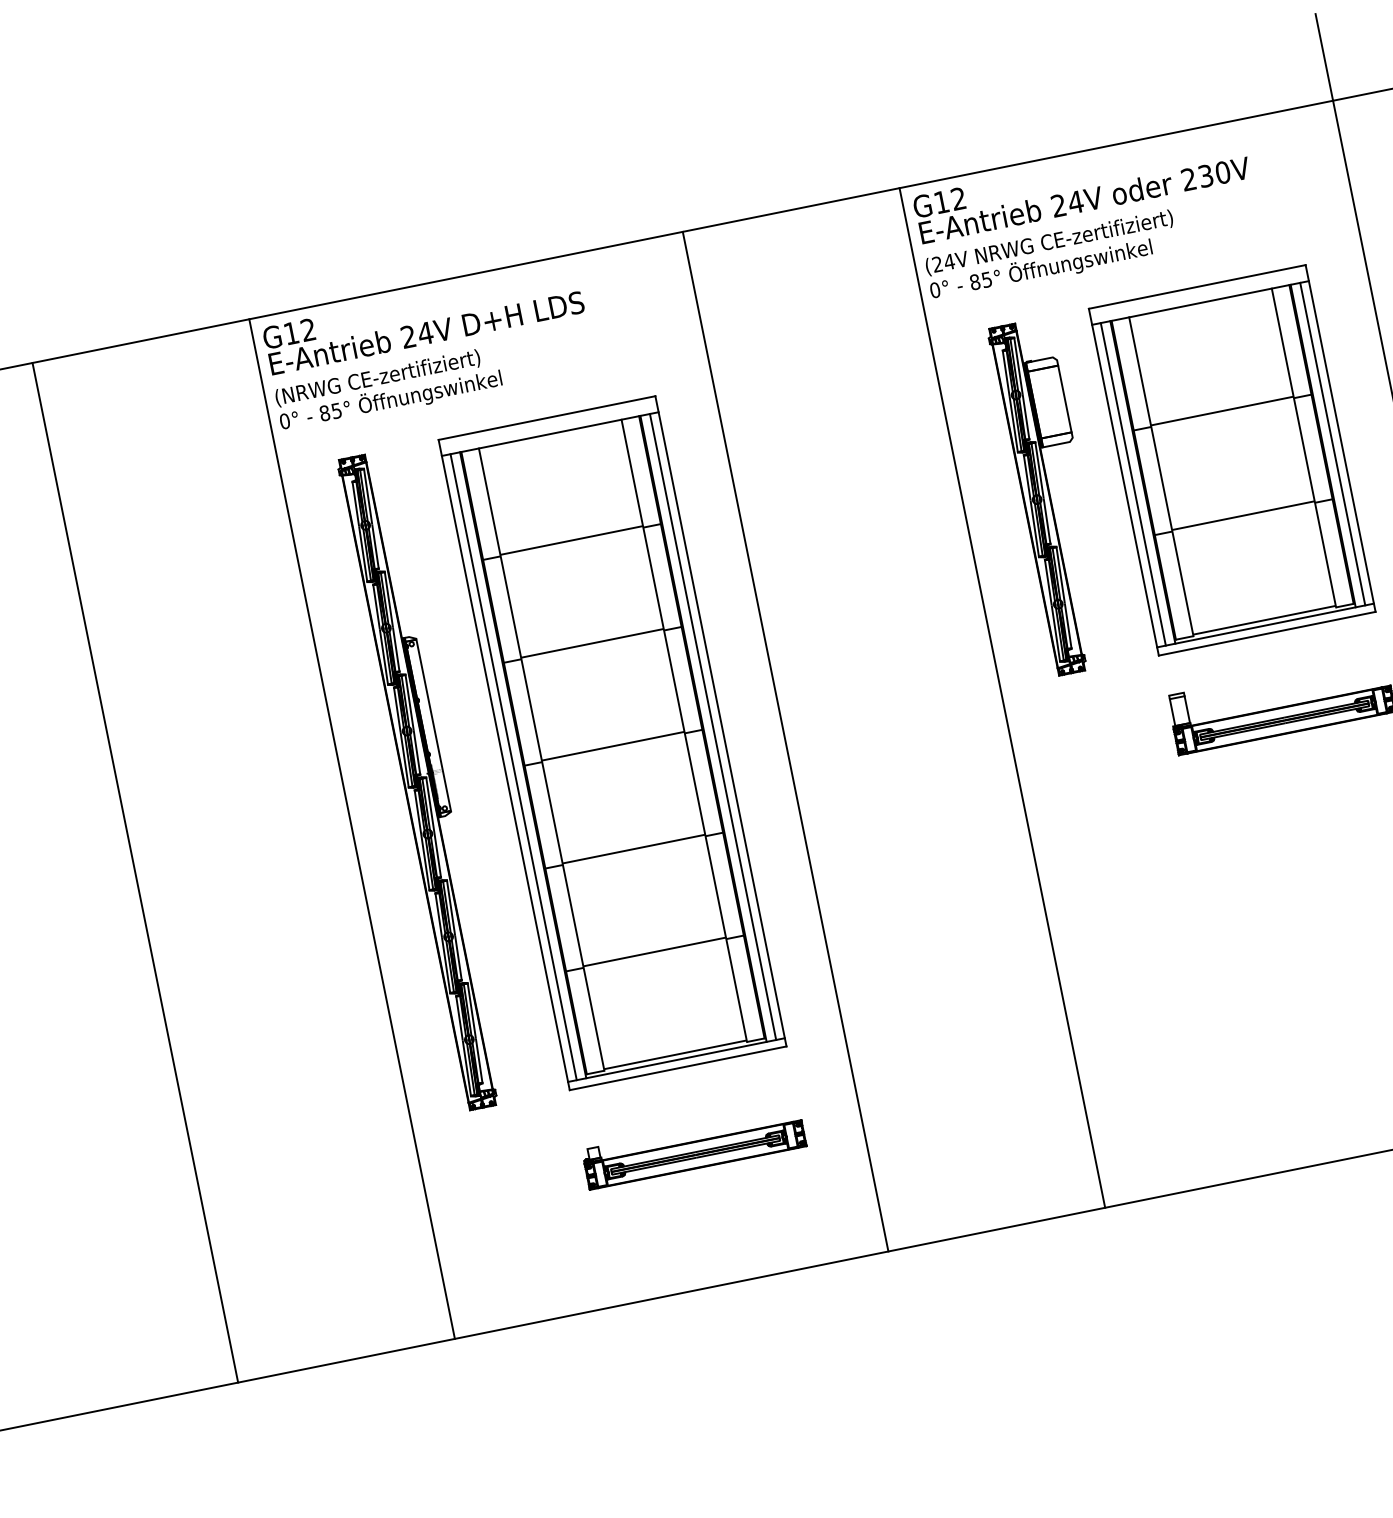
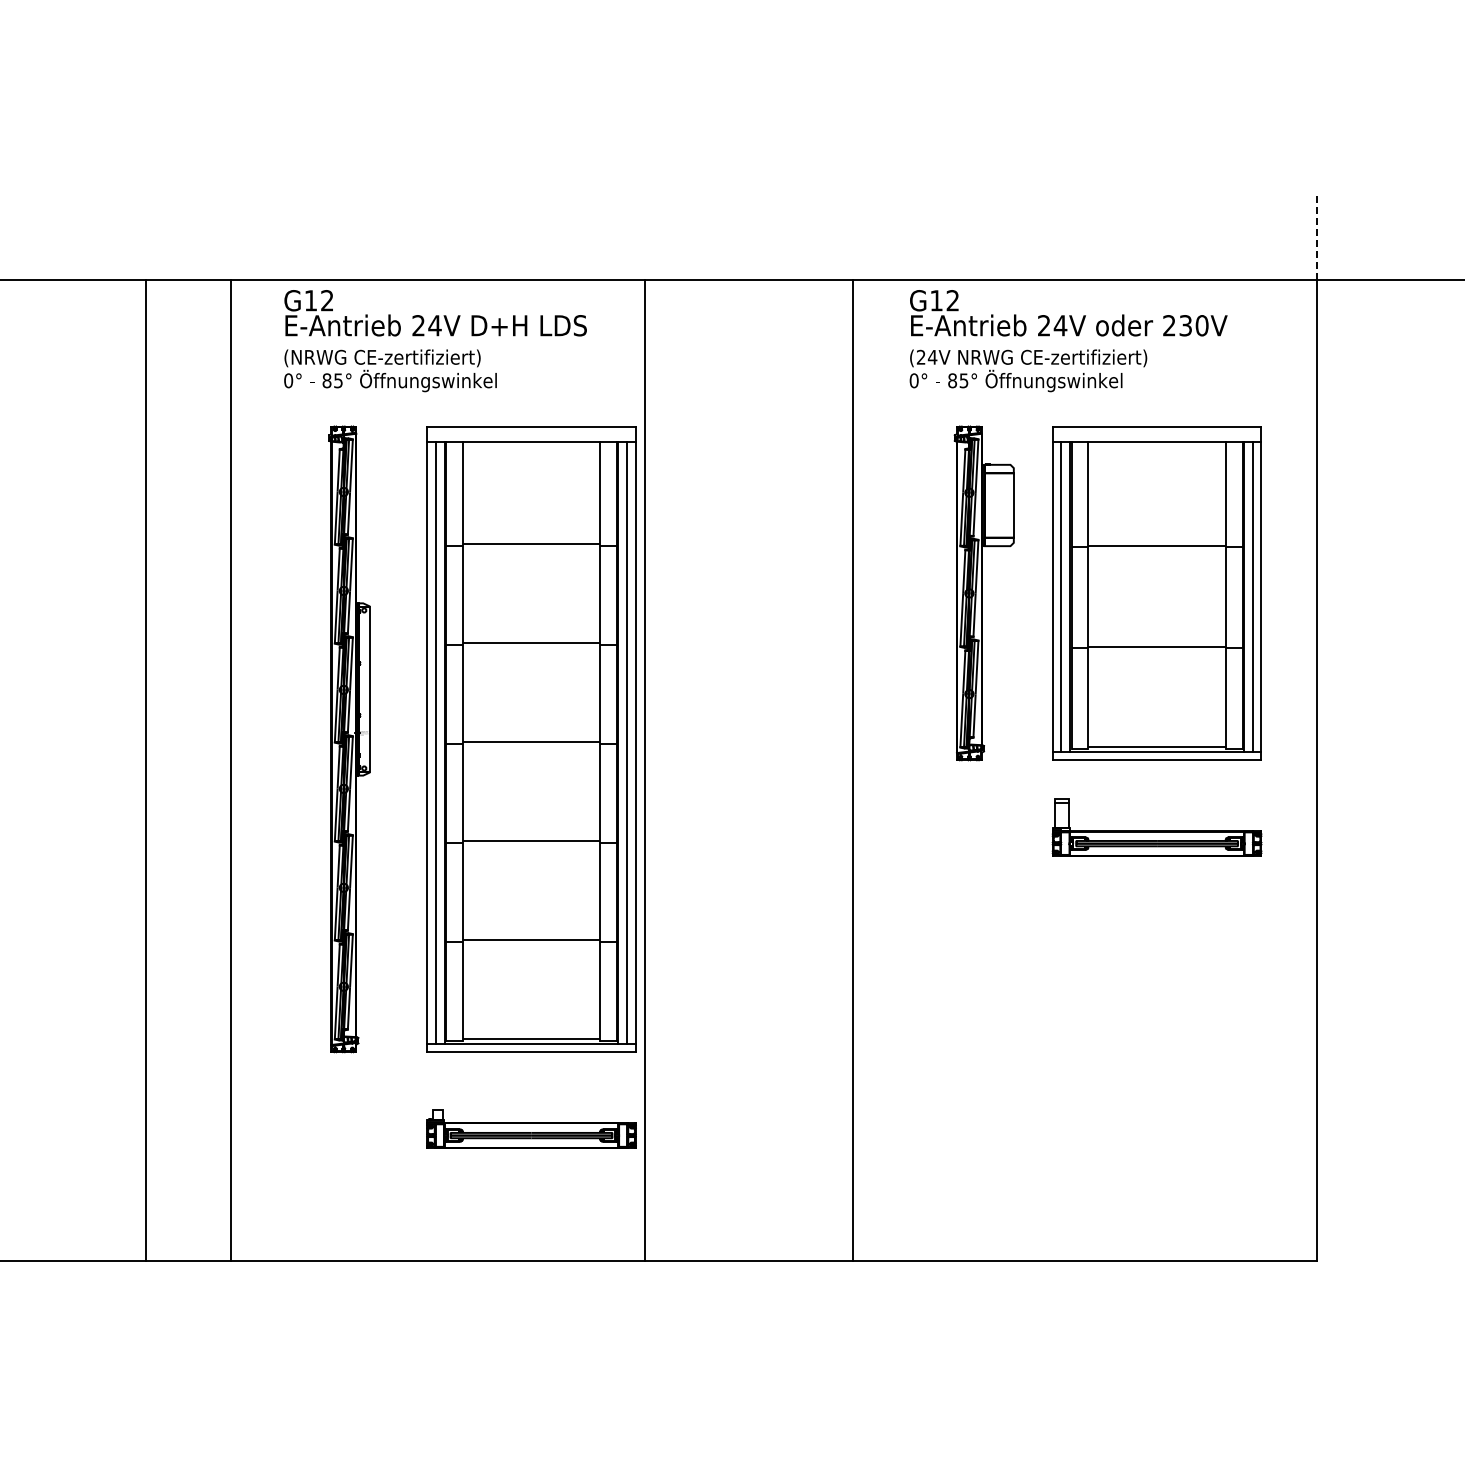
line: (1324, 57) -> (1317, 238), solid -> dashed
line: (1002, 697) -> (853, 769), moved
line: (785, 740) -> (644, 769), moved
line: (351, 828) -> (230, 769), moved
line: (135, 871) -> (146, 769), moved

